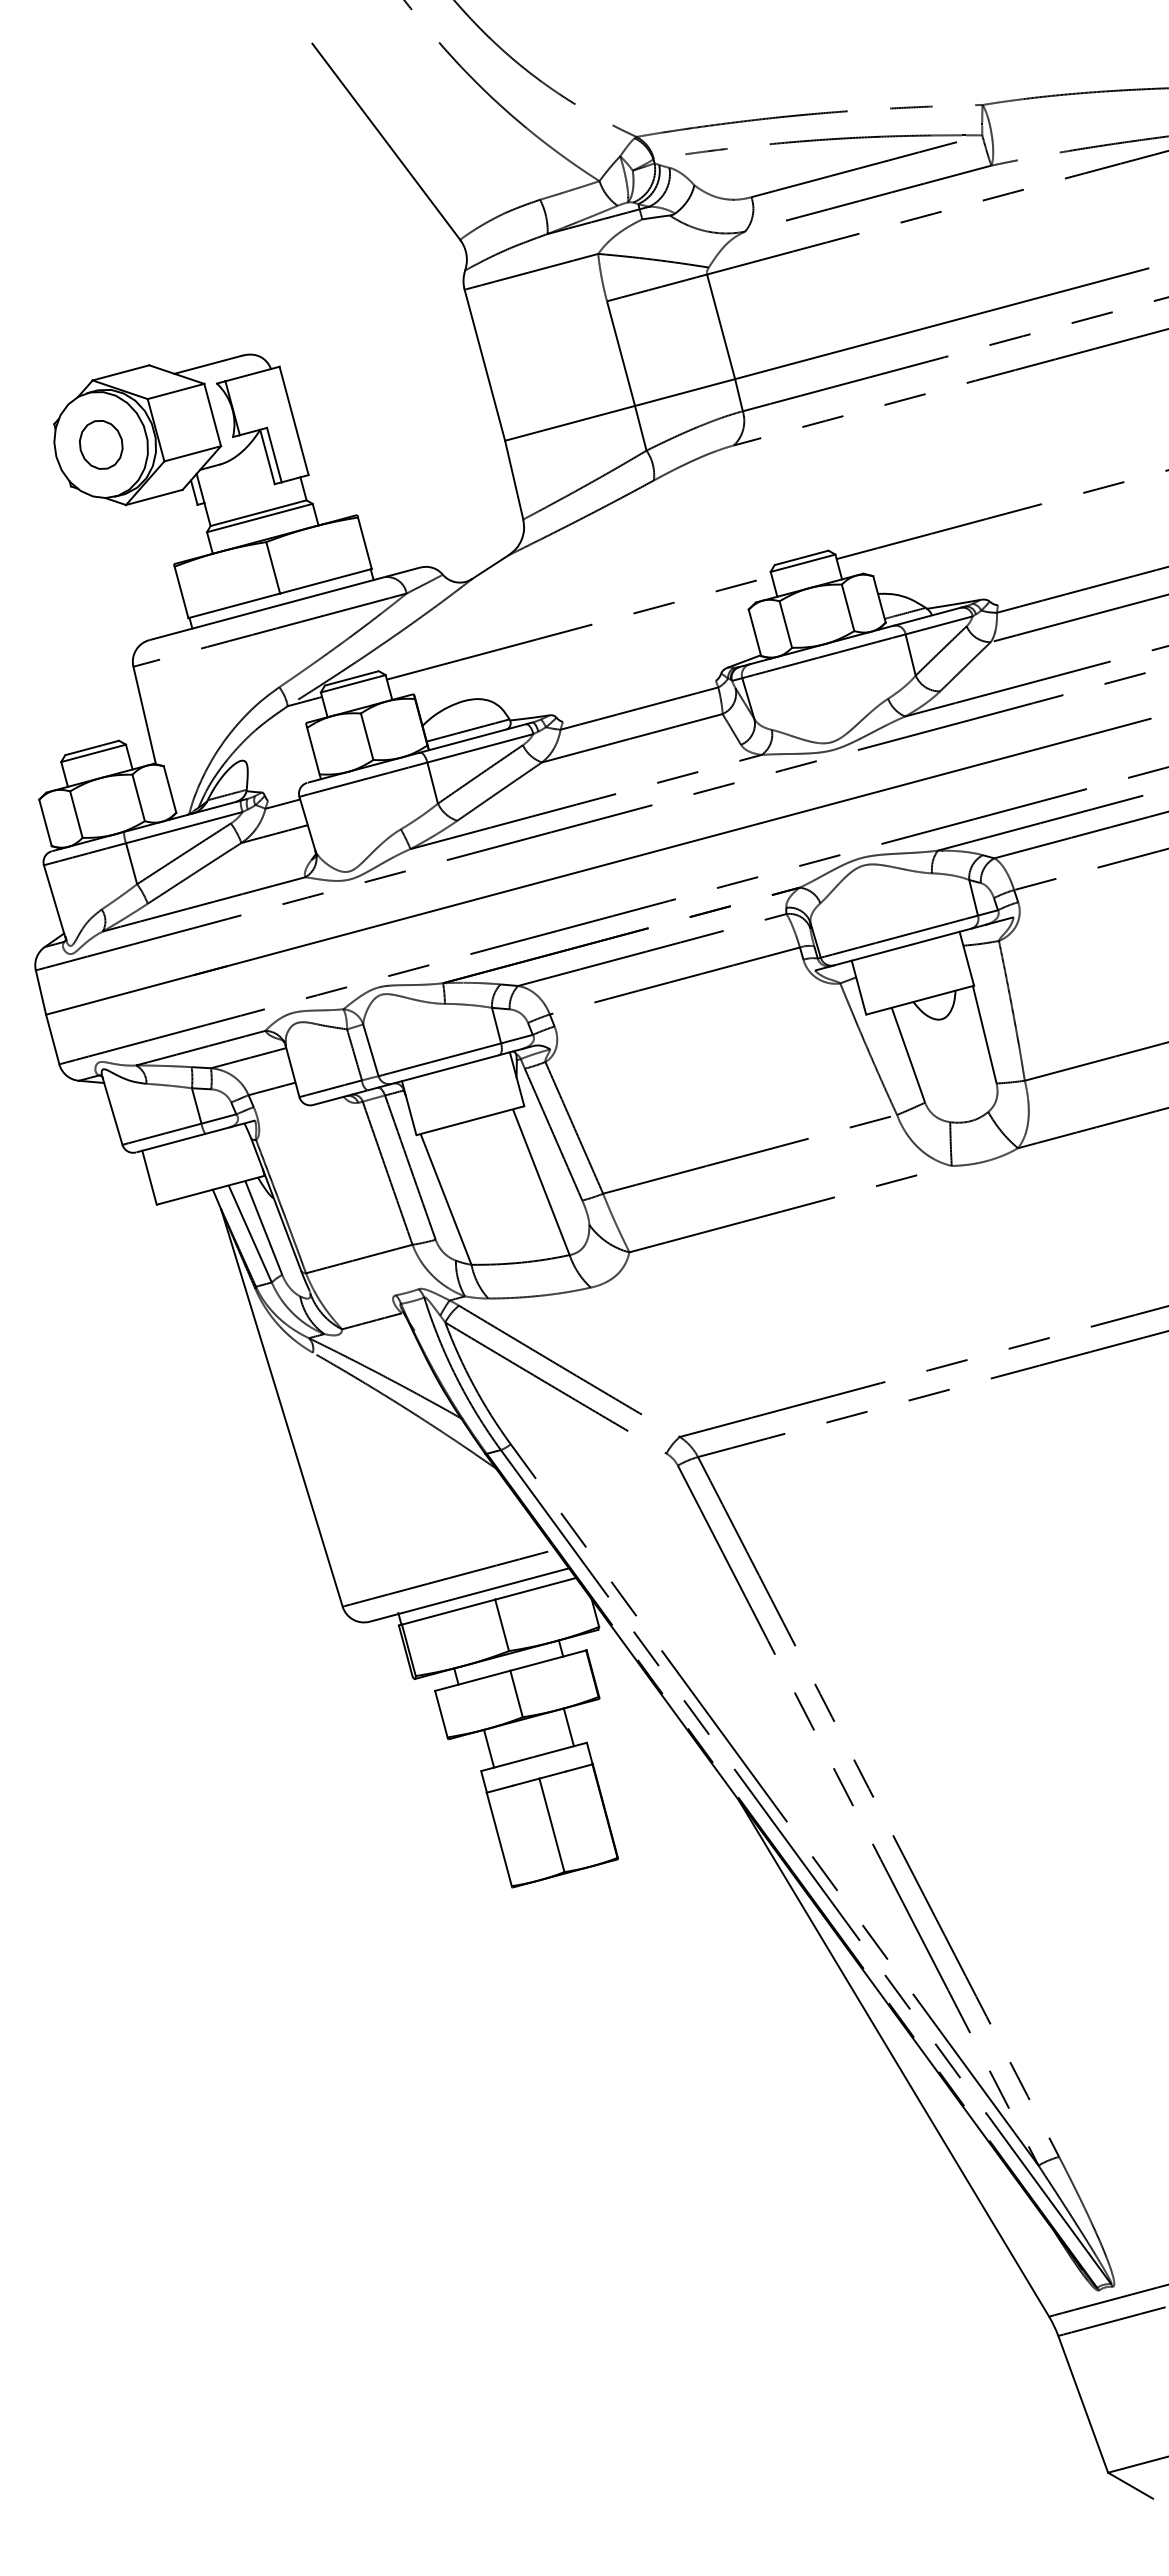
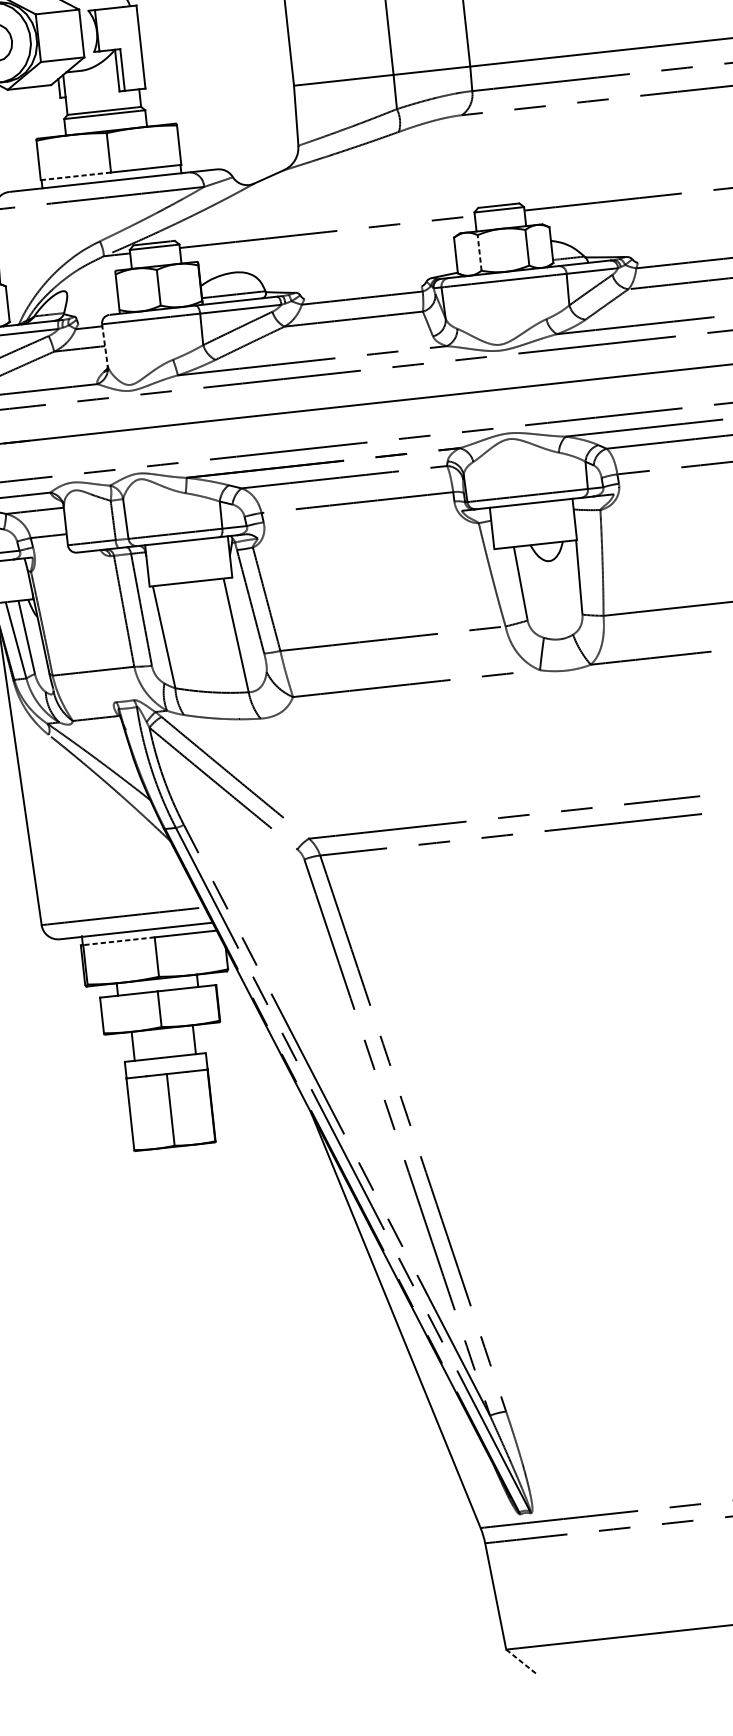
line: (234, 605) -> (76, 176), solid -> dashed
line: (785, 624) -> (479, 252), solid -> dashed
line: (307, 824) -> (104, 345), solid -> dashed
line: (448, 1612) -> (118, 941), solid -> dashed
line: (1130, 2485) -> (521, 1661), solid -> dashed

